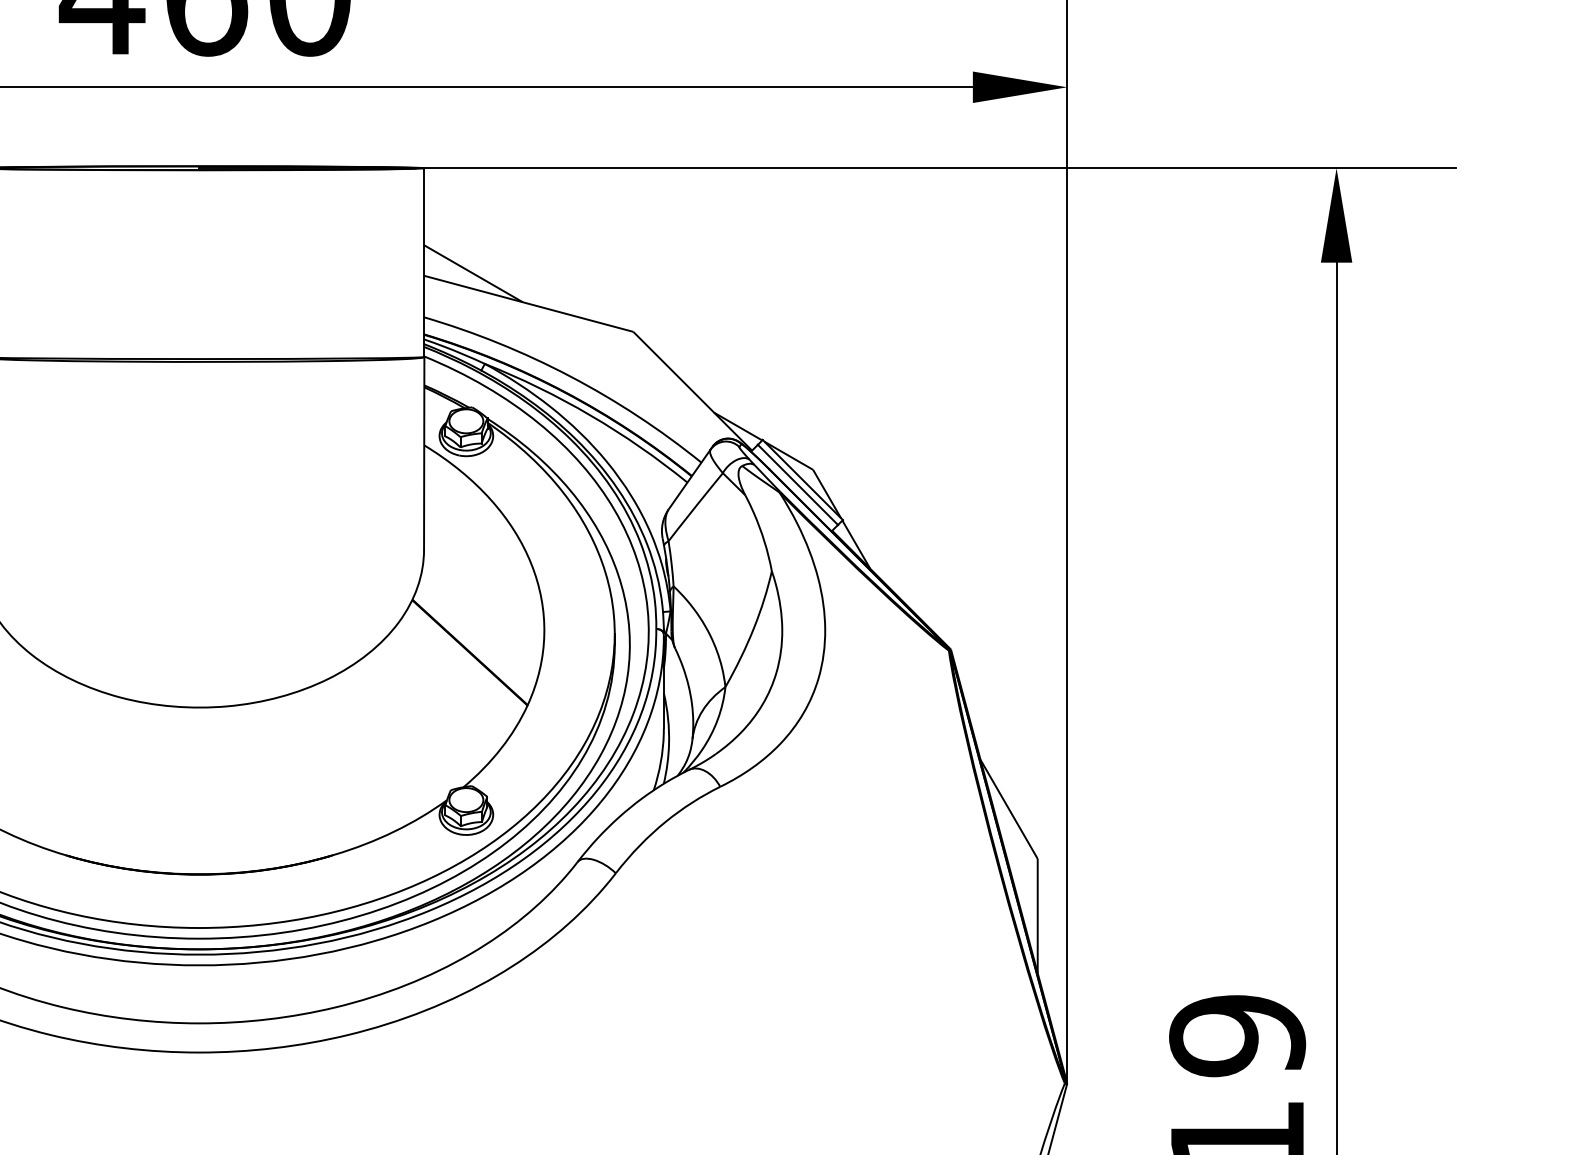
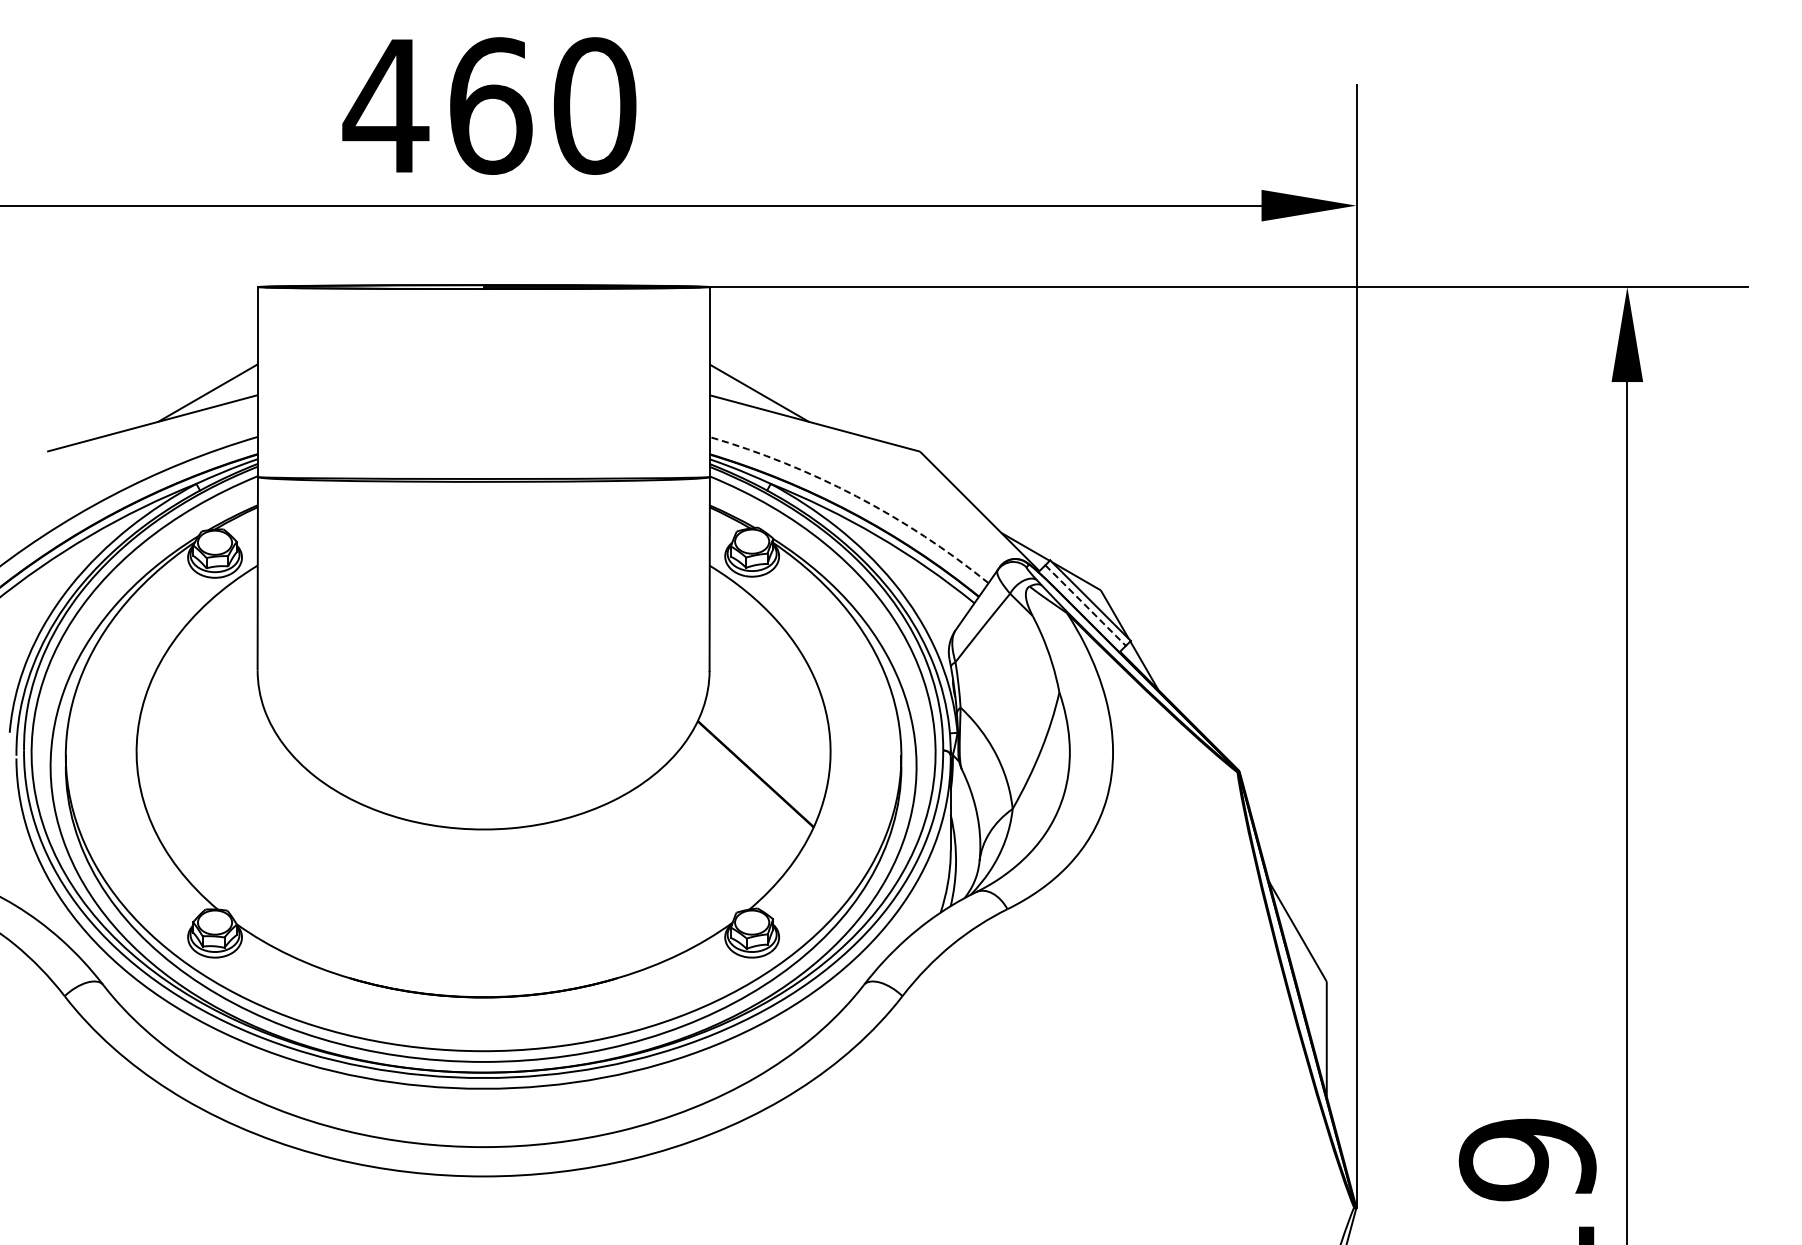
arc: (570, 376) -> (856, 496), solid -> dashed
line: (797, 484) -> (1085, 605), solid -> dashed

